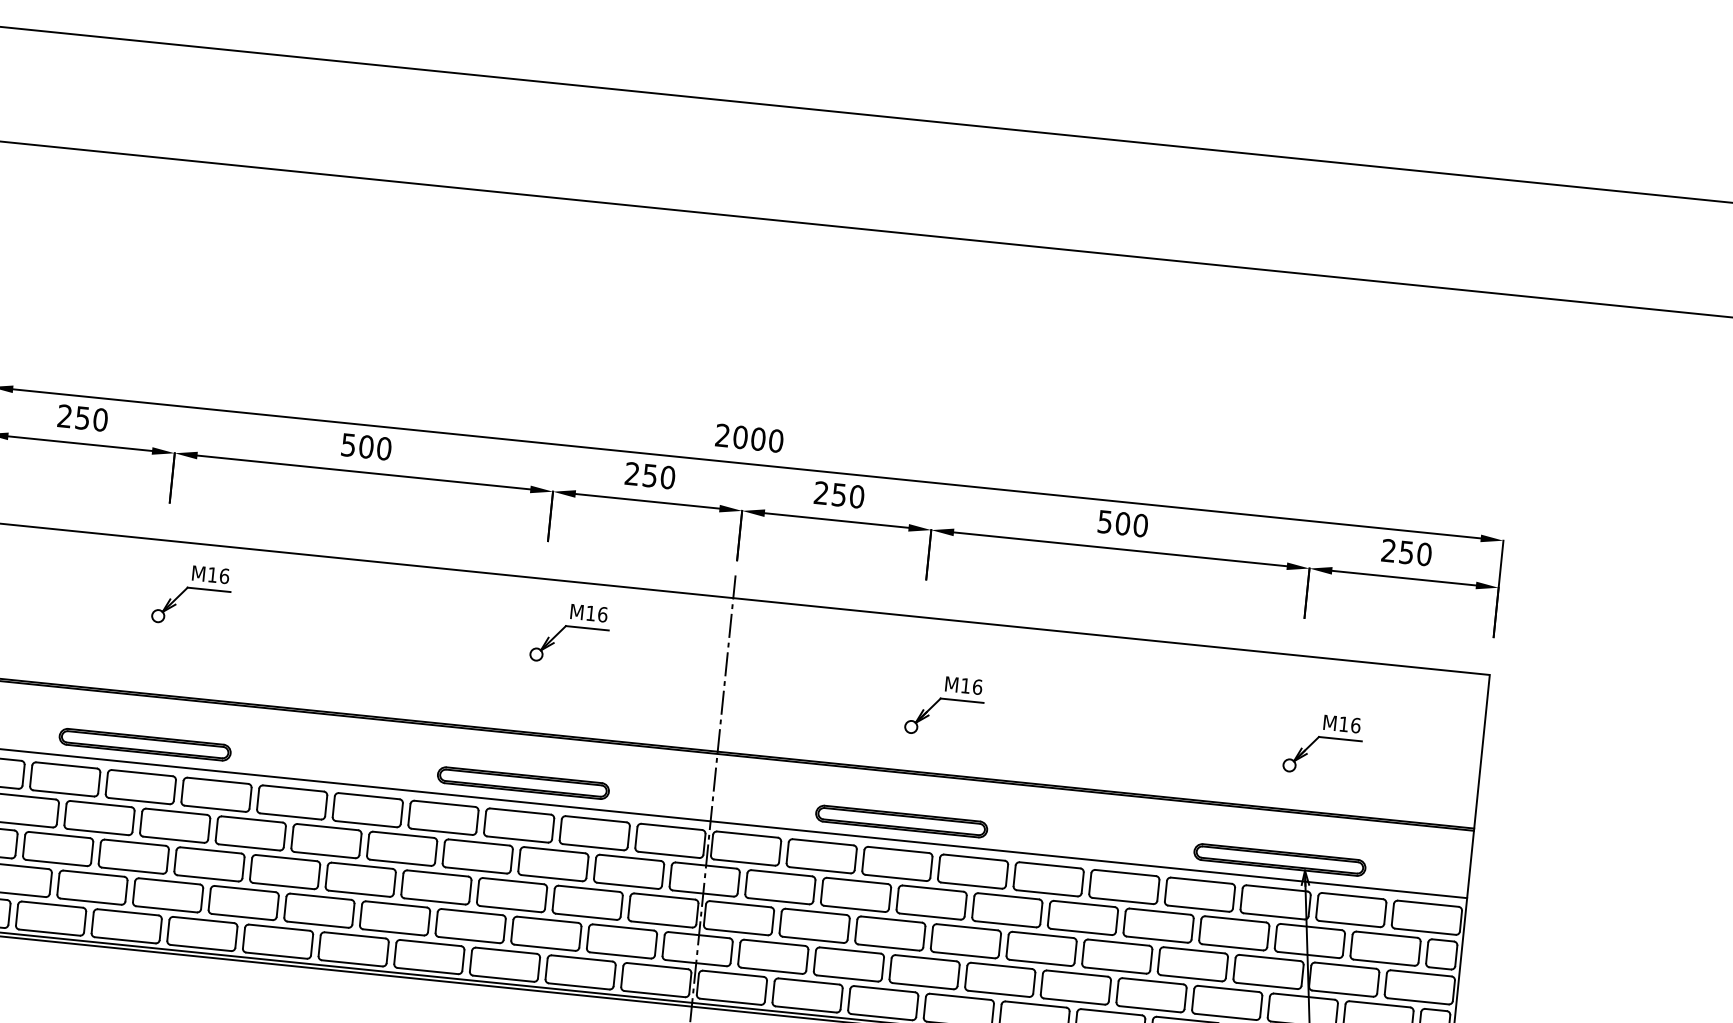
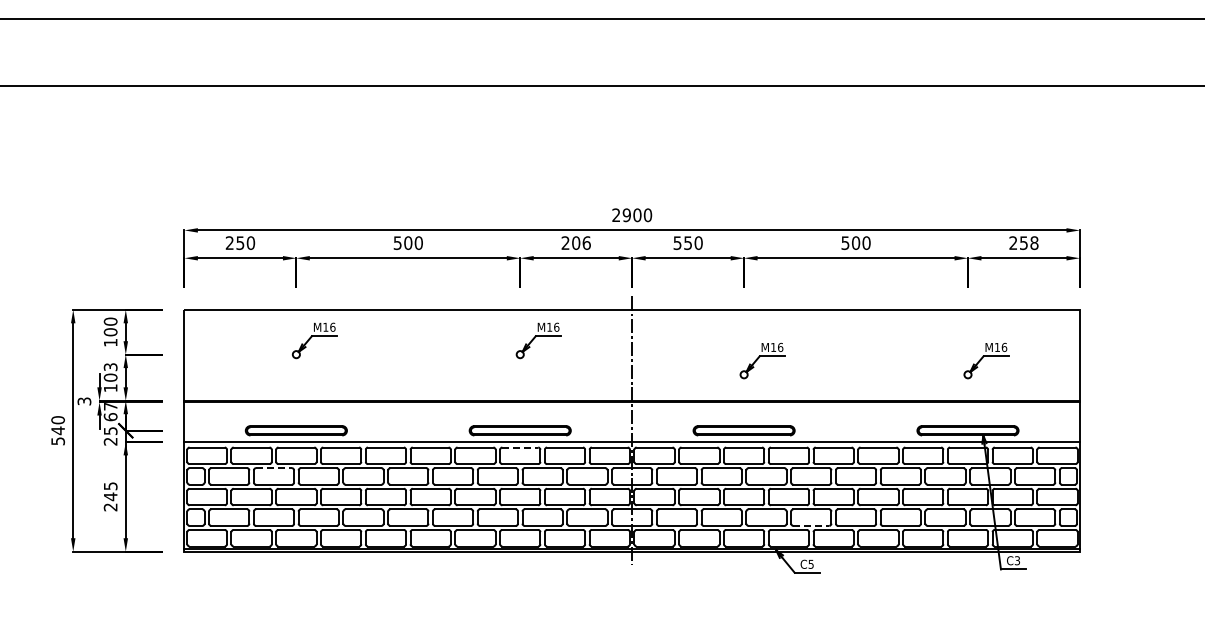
text: (739, 437) -> (626, 215), 2000 -> 2900
text: (659, 475) -> (581, 242), 250 -> 206
text: (821, 493) -> (677, 243), 250 -> 550
text: (1424, 553) -> (1034, 242), 250 -> 258
line: (101, 804) -> (274, 468), solid -> dashed
line: (520, 811) -> (520, 447), solid -> dashed
line: (999, 993) -> (811, 525), solid -> dashed

